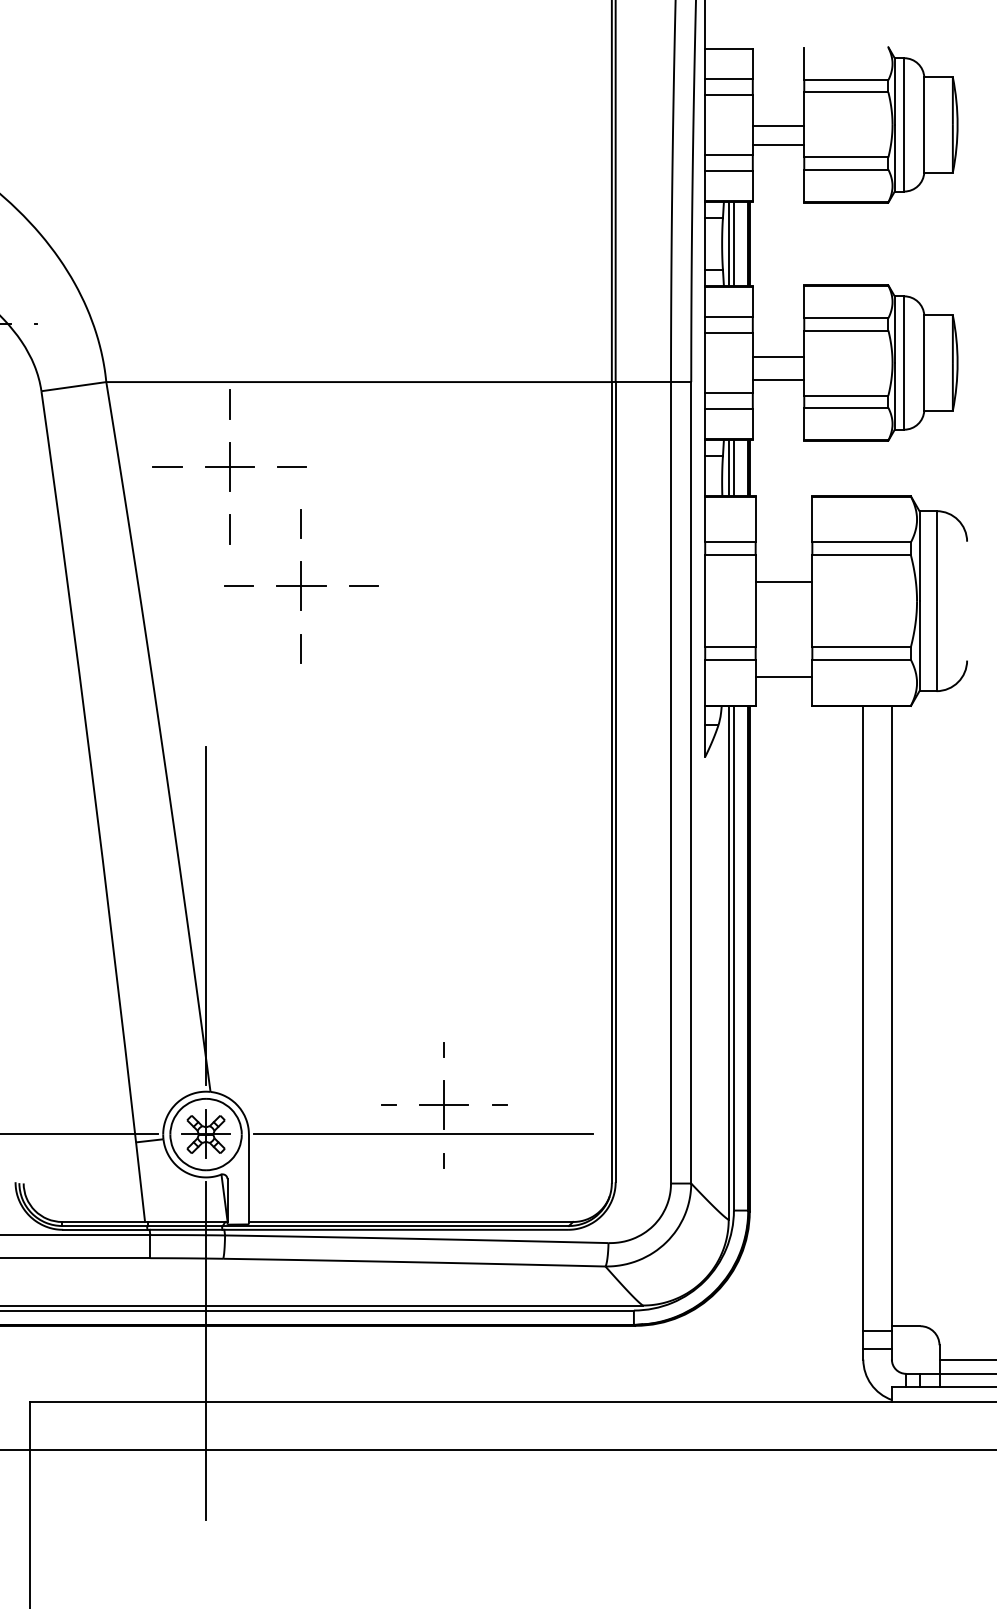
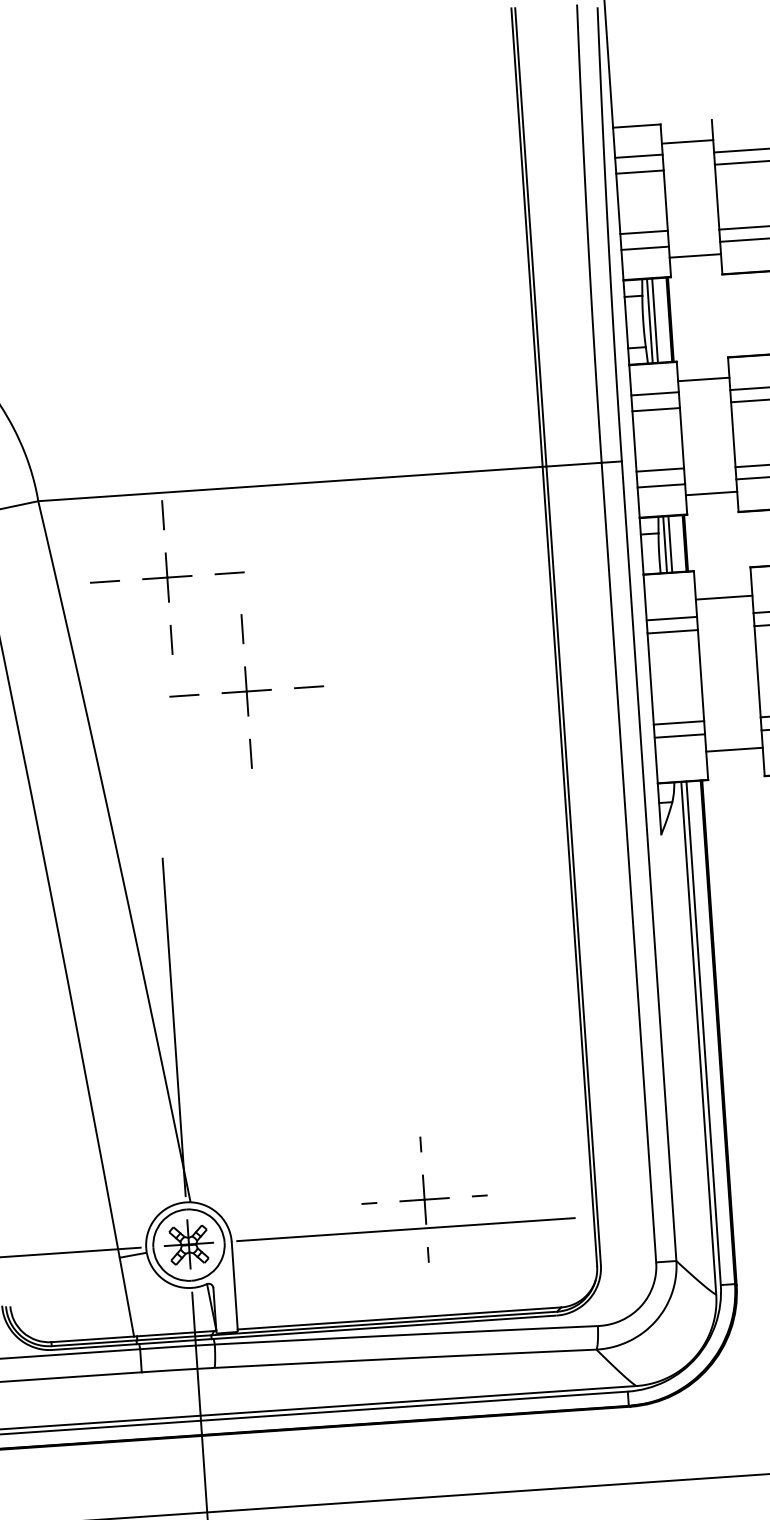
line: (778, 125) -> (687, 141), moved
line: (778, 145) -> (695, 256), moved
line: (778, 356) -> (703, 379), moved
line: (778, 380) -> (711, 493), moved
line: (783, 581) -> (723, 597), moved

